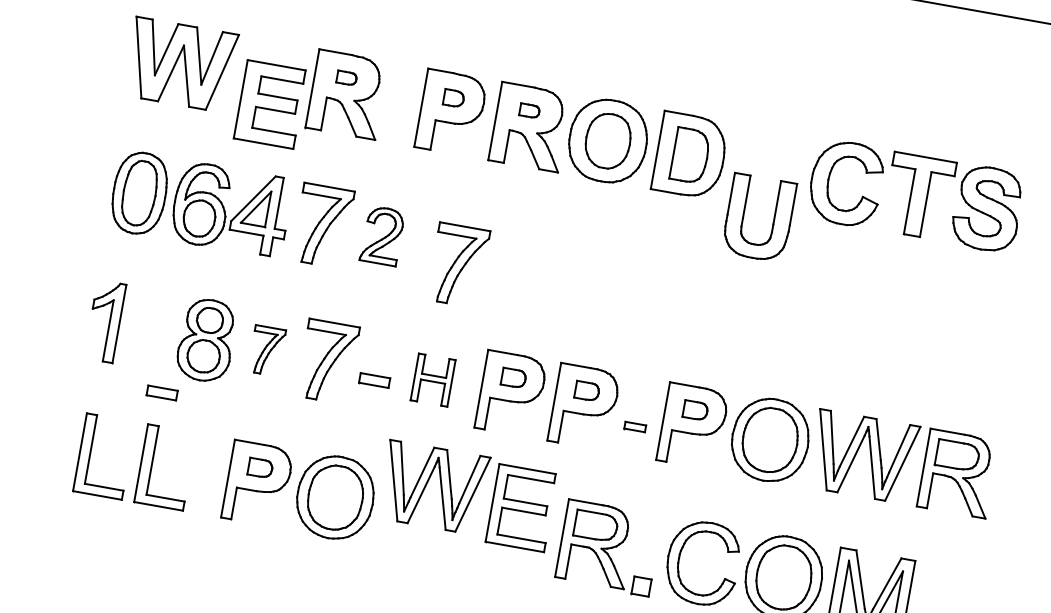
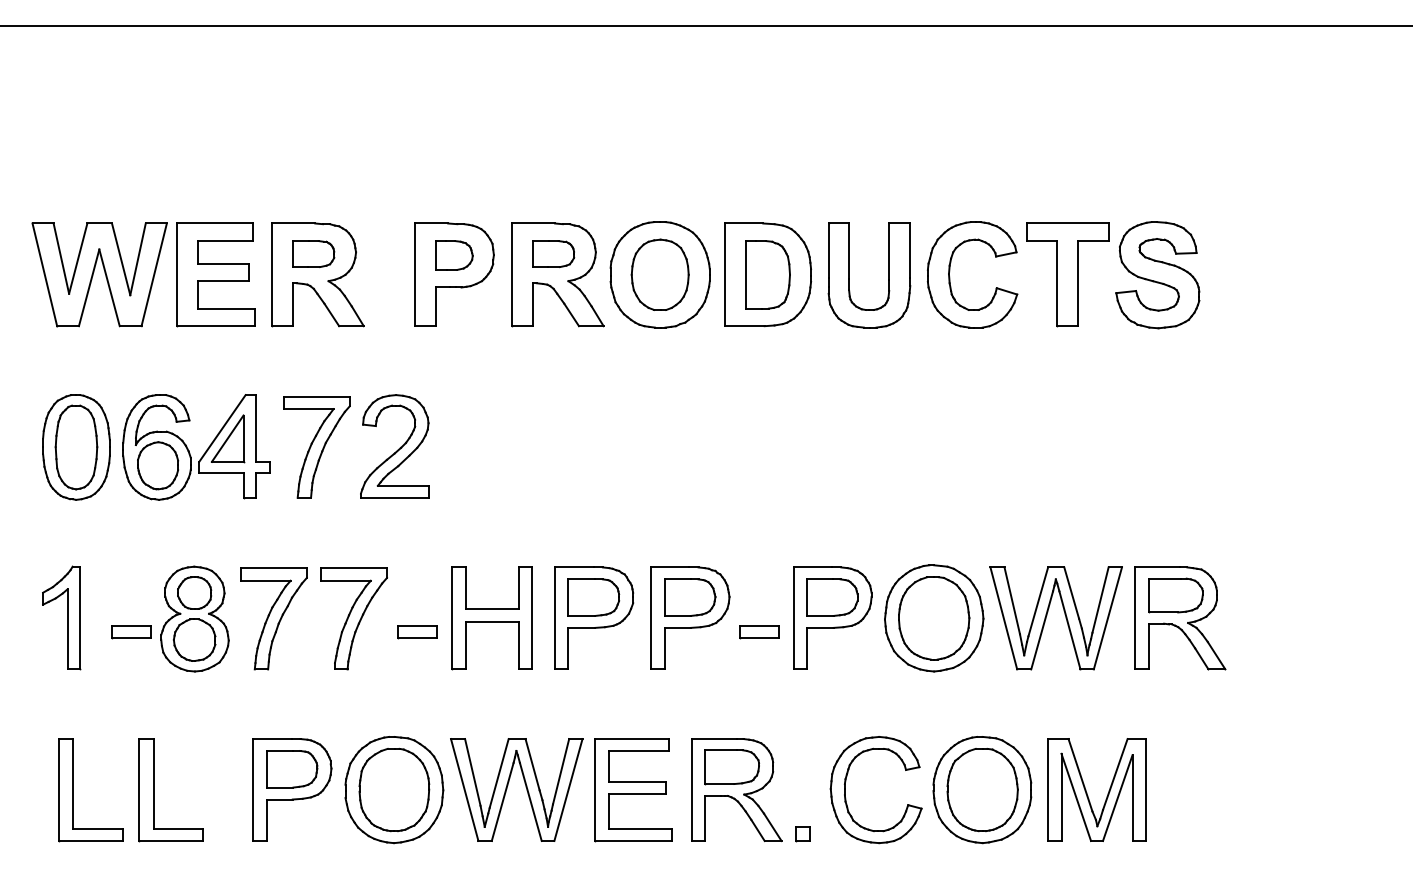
part: (346, 77) -> (313, 253), size x1.67
part: (453, 98) -> (454, 255), size x1.43
part: (270, 104) -> (215, 274), moved
part: (529, 111) -> (553, 254), size x1.67
part: (773, 220) -> (888, 275), moved
part: (382, 235) -> (394, 446), size x1.43
part: (458, 265) -> (497, 466), removed
part: (266, 350) -> (273, 618), size x1.67
part: (513, 378) -> (593, 597), size x1.67
part: (432, 380) -> (491, 618), size x1.67
part: (587, 391) -> (690, 597), size x1.67
part: (162, 393) -> (131, 632), moved
part: (695, 410) -> (832, 597), size x1.67
part: (635, 427) -> (759, 632), size x1.43
part: (260, 468) -> (292, 769), size x1.67
part: (427, 483) -> (508, 785), moved
part: (521, 508) -> (633, 790), moved
part: (640, 587) -> (802, 834), size x0.62

